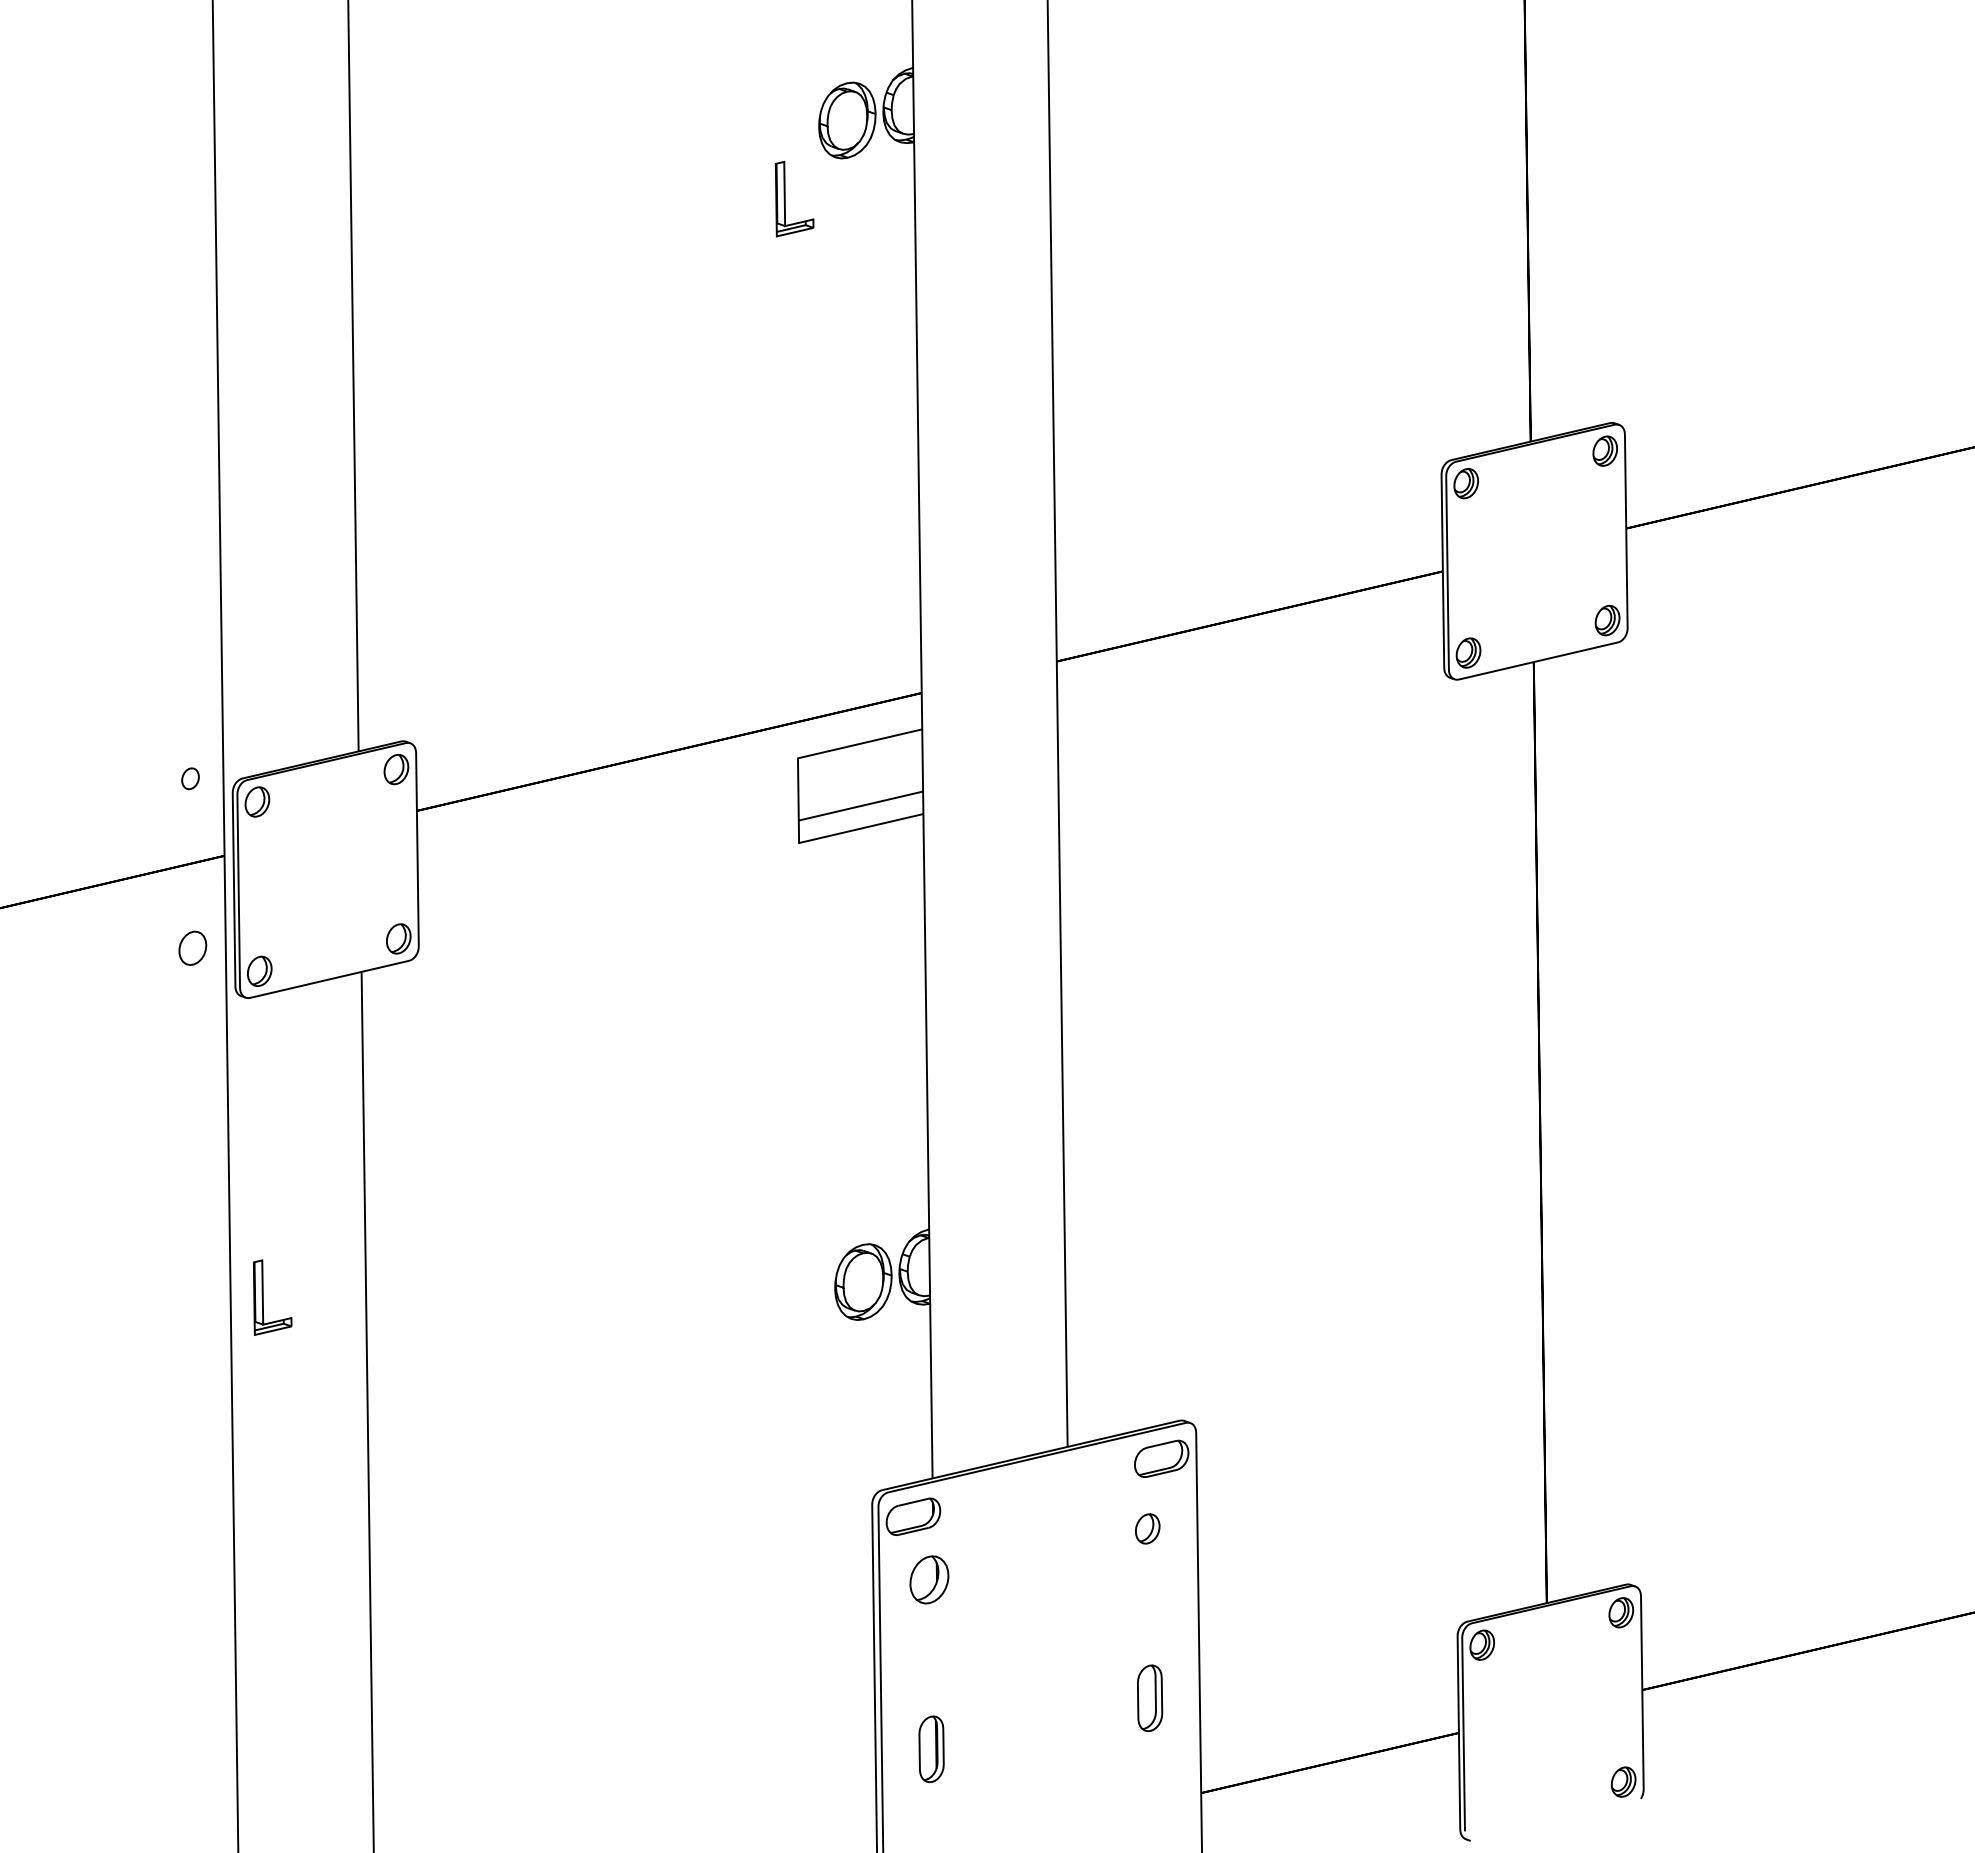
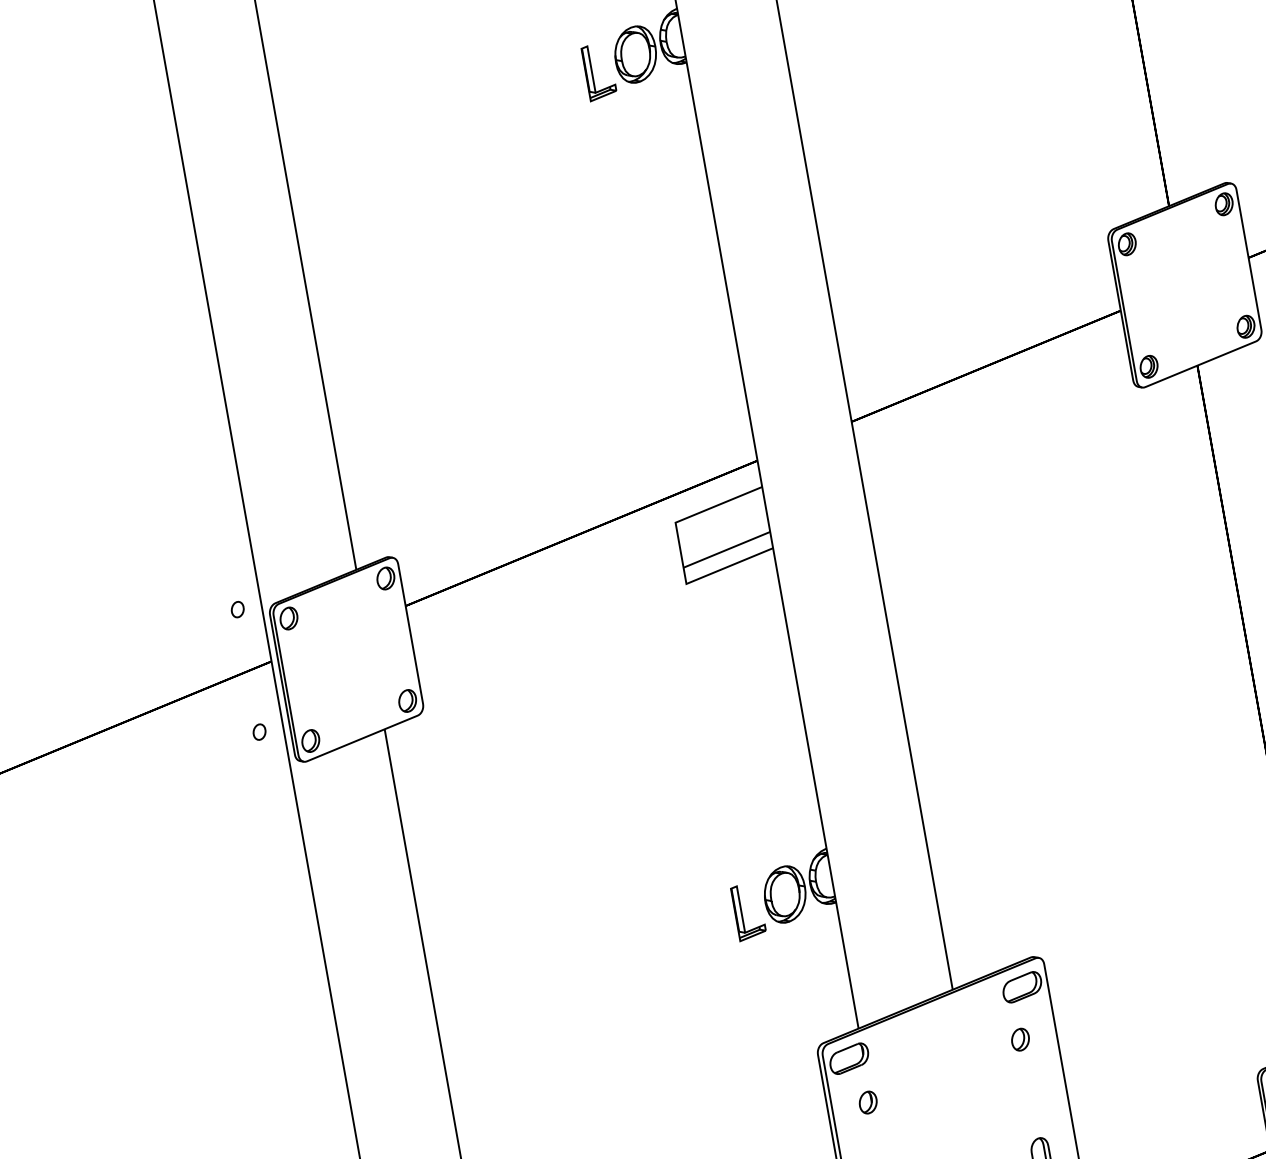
part: (785, 198) -> (592, 72), moved
part: (192, 947) -> (259, 731), size x0.62
part: (263, 1297) -> (742, 913), moved
part: (928, 1579) -> (867, 1102), size x0.62

